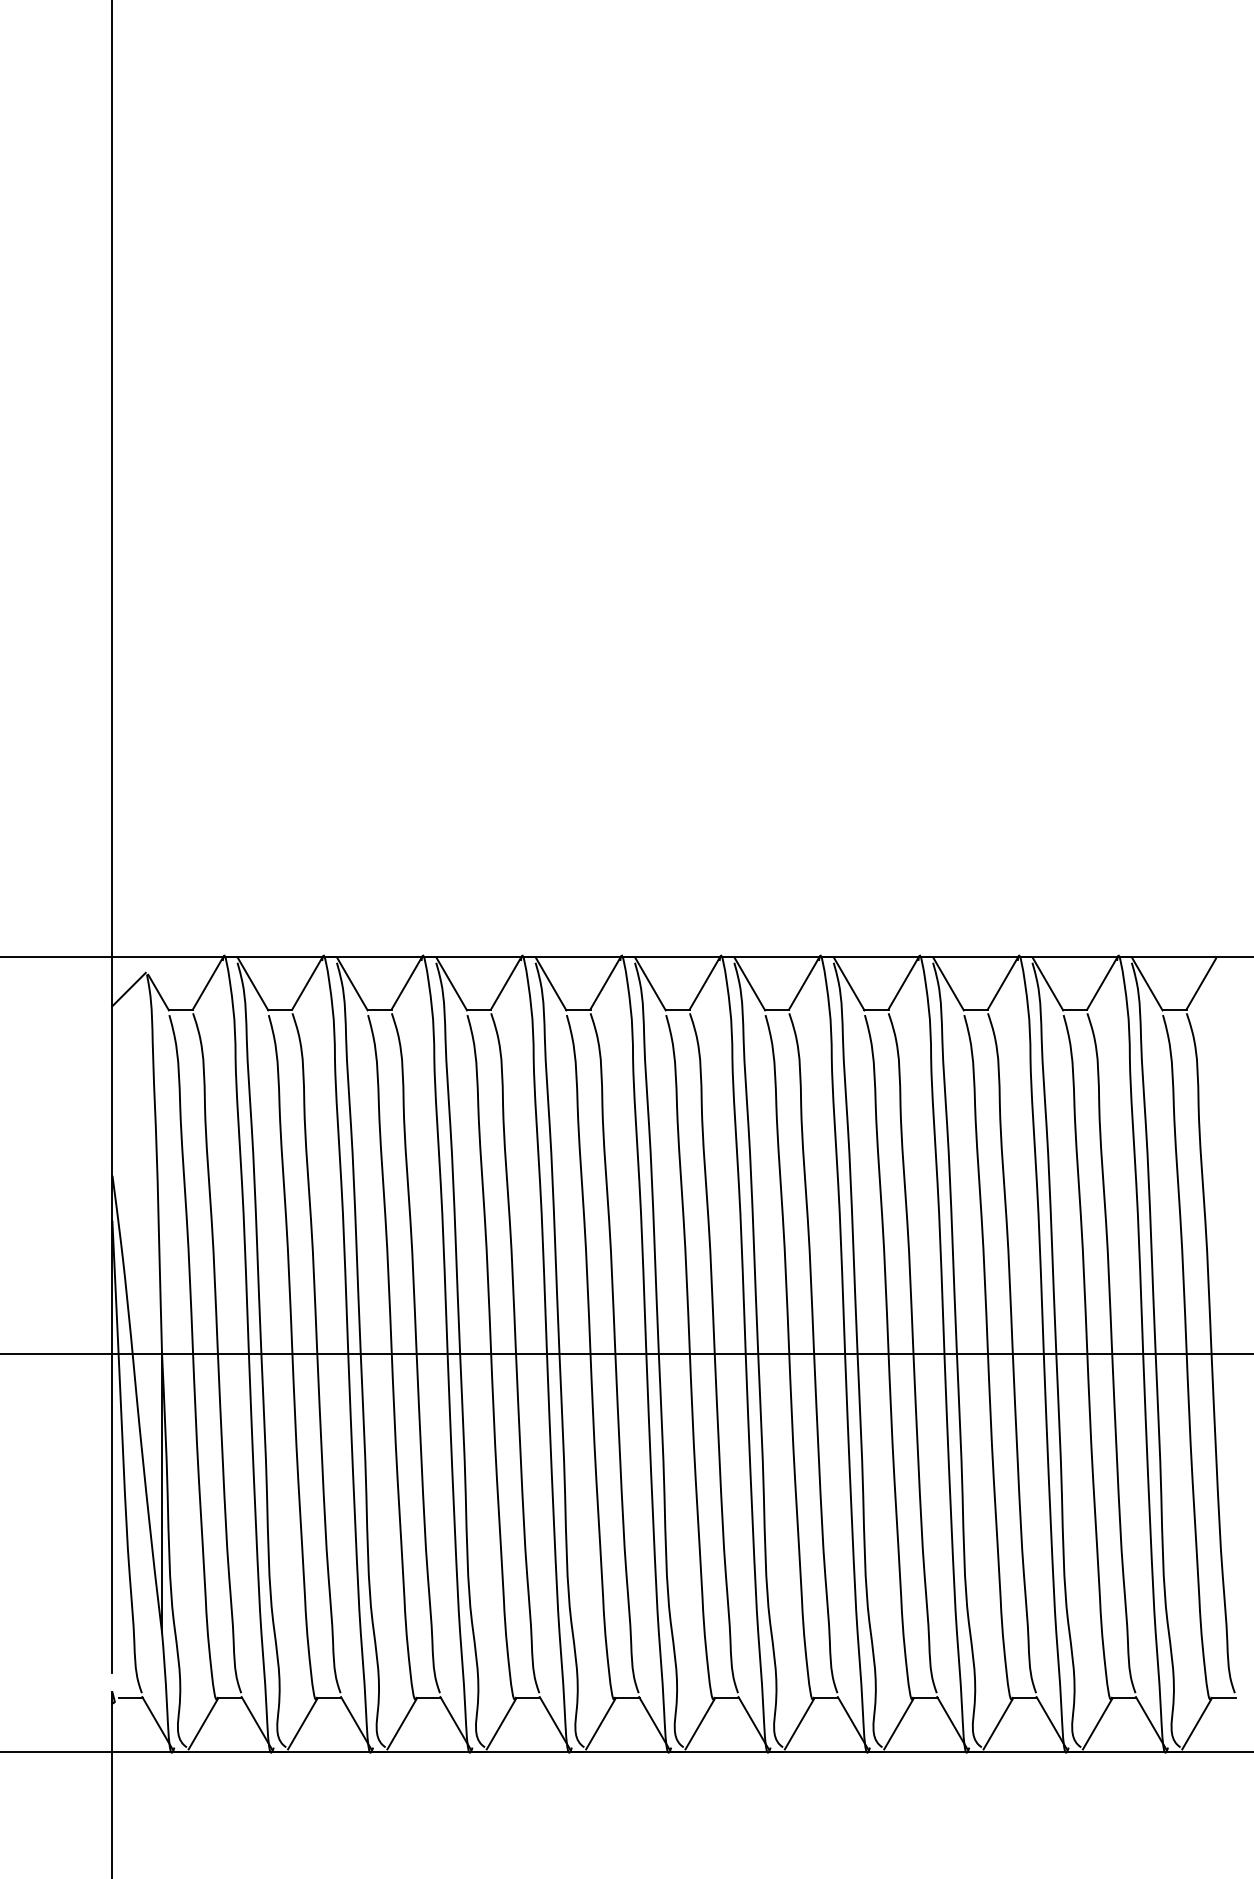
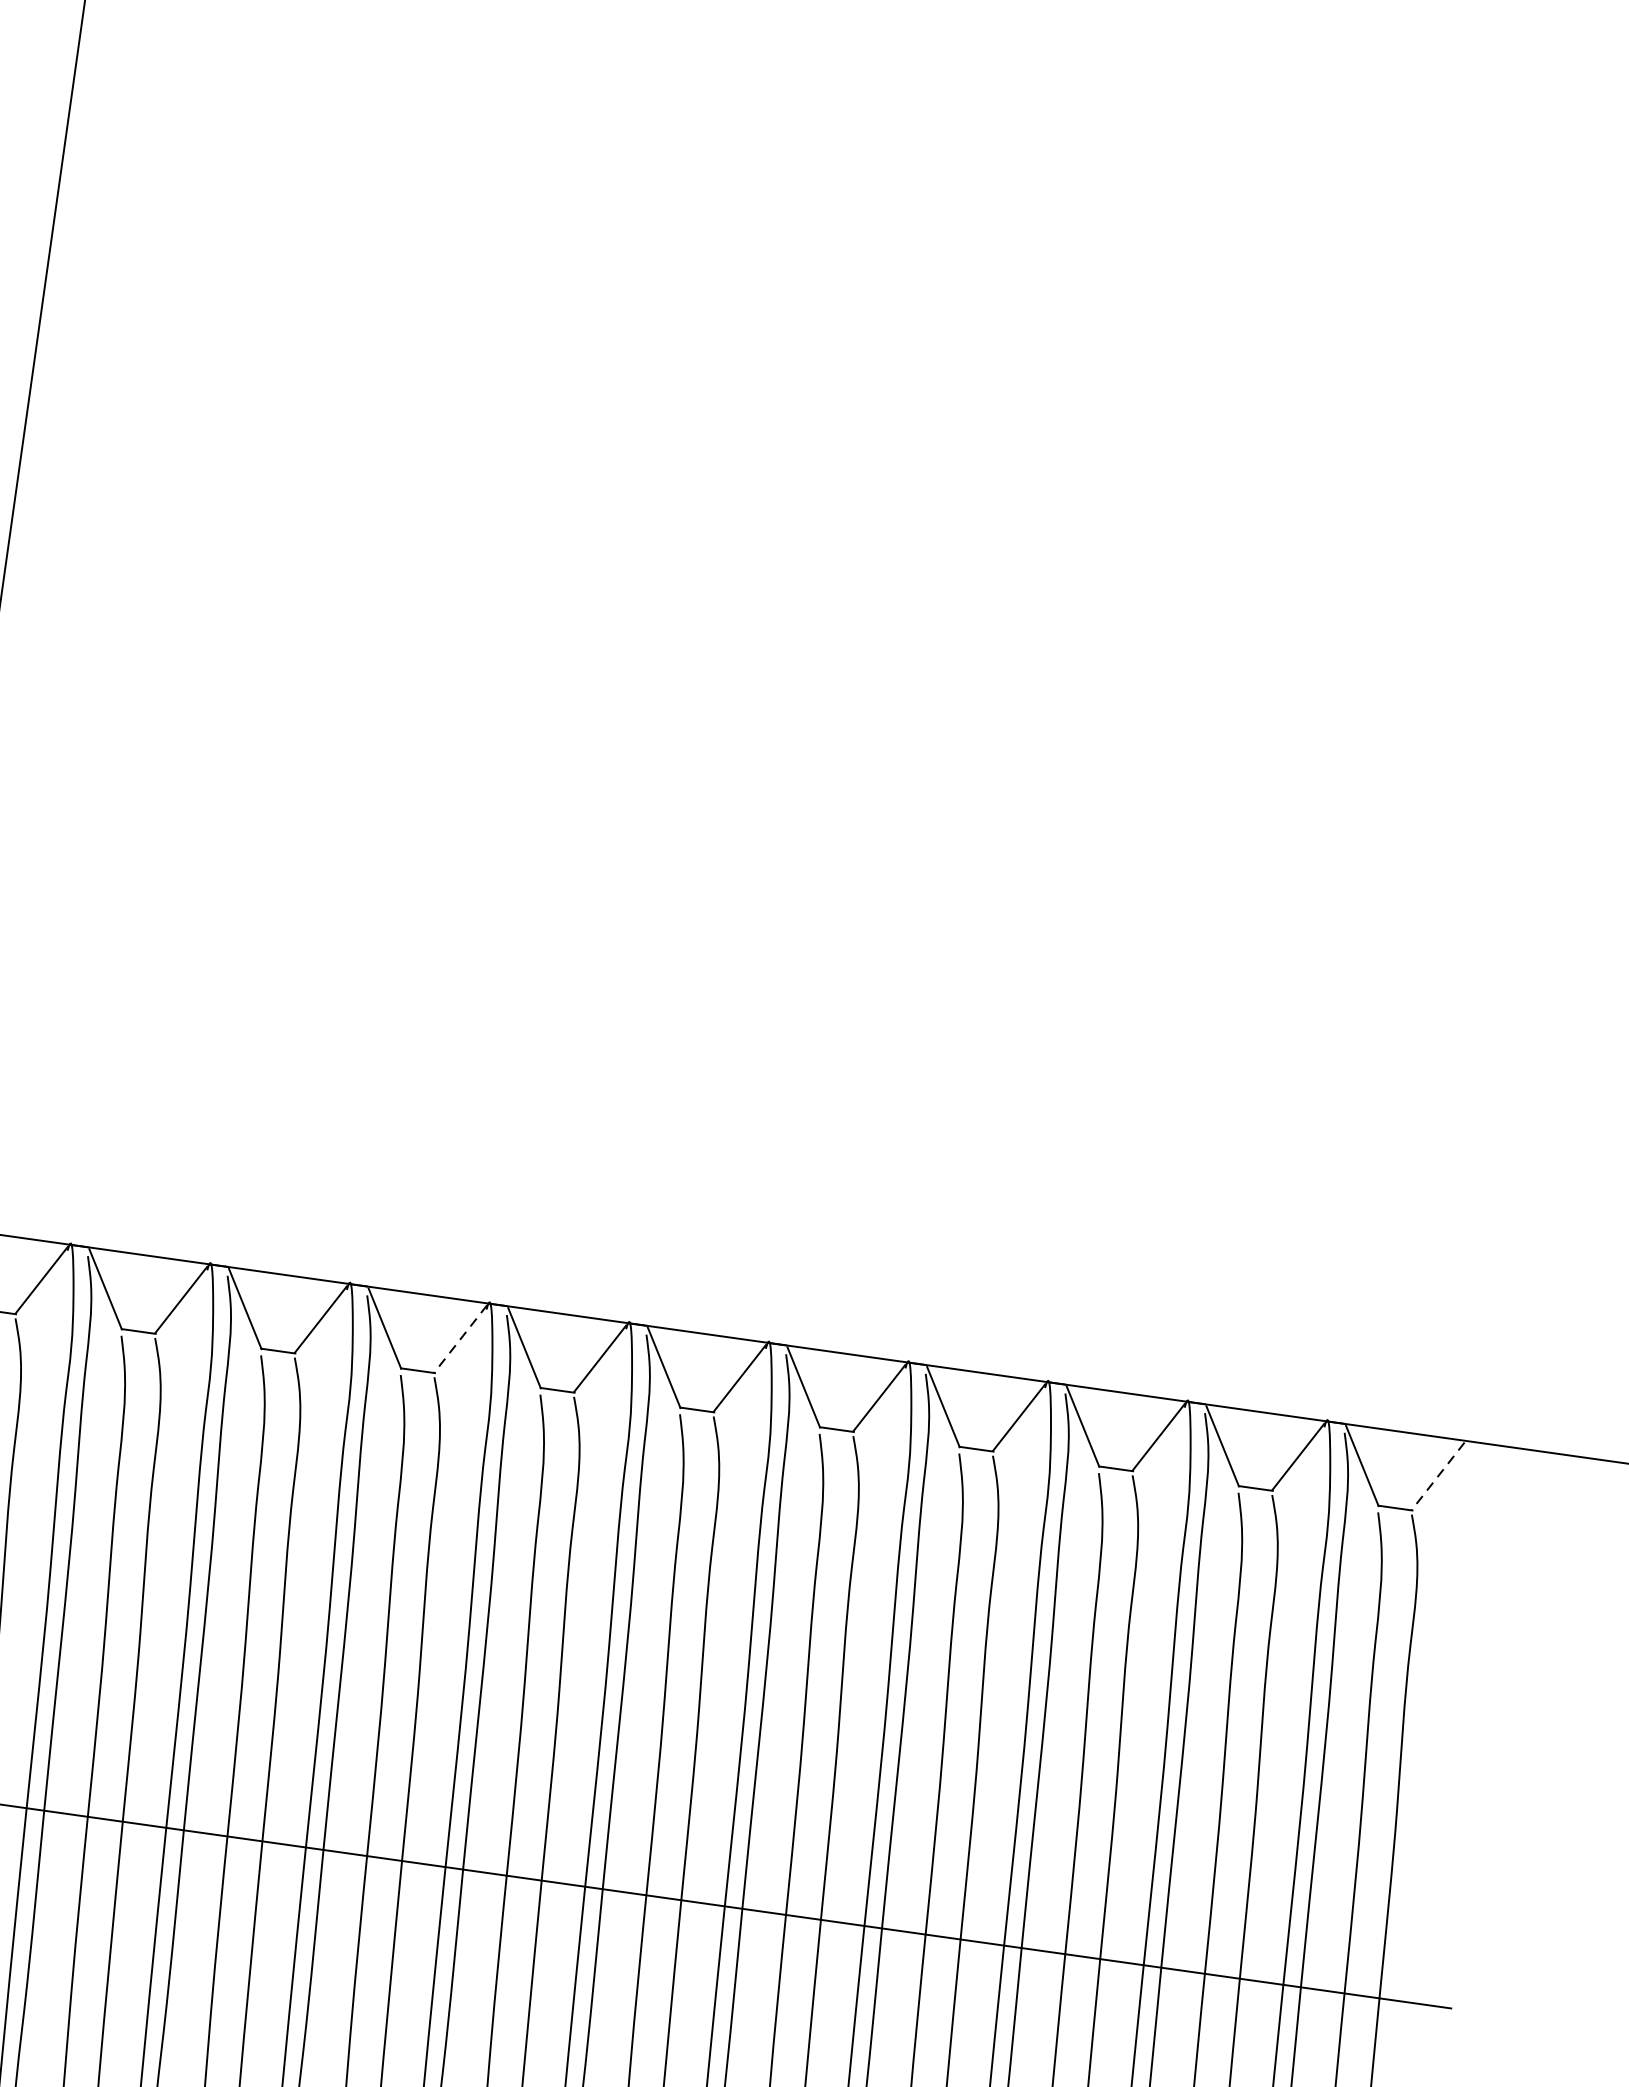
line: (505, 984) -> (460, 1339), solid -> dashed
line: (1200, 984) -> (1436, 1476), solid -> dashed

